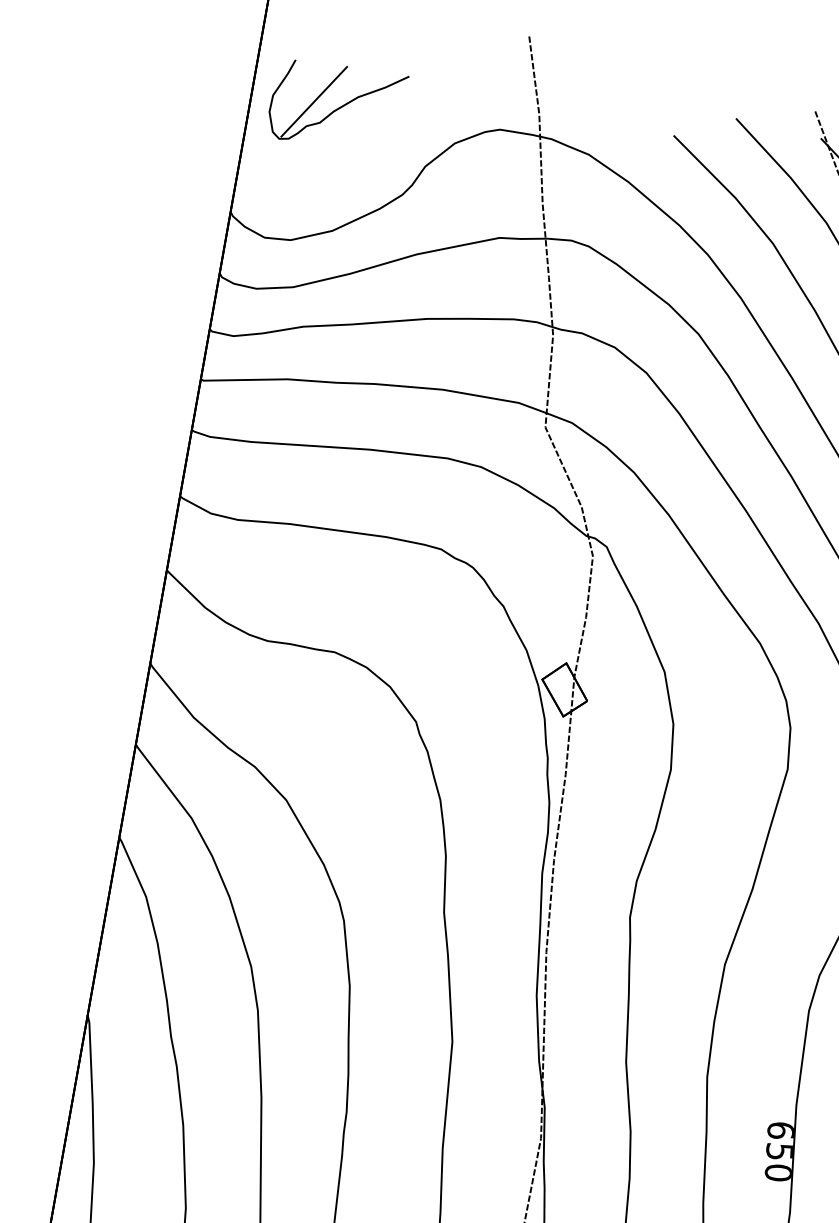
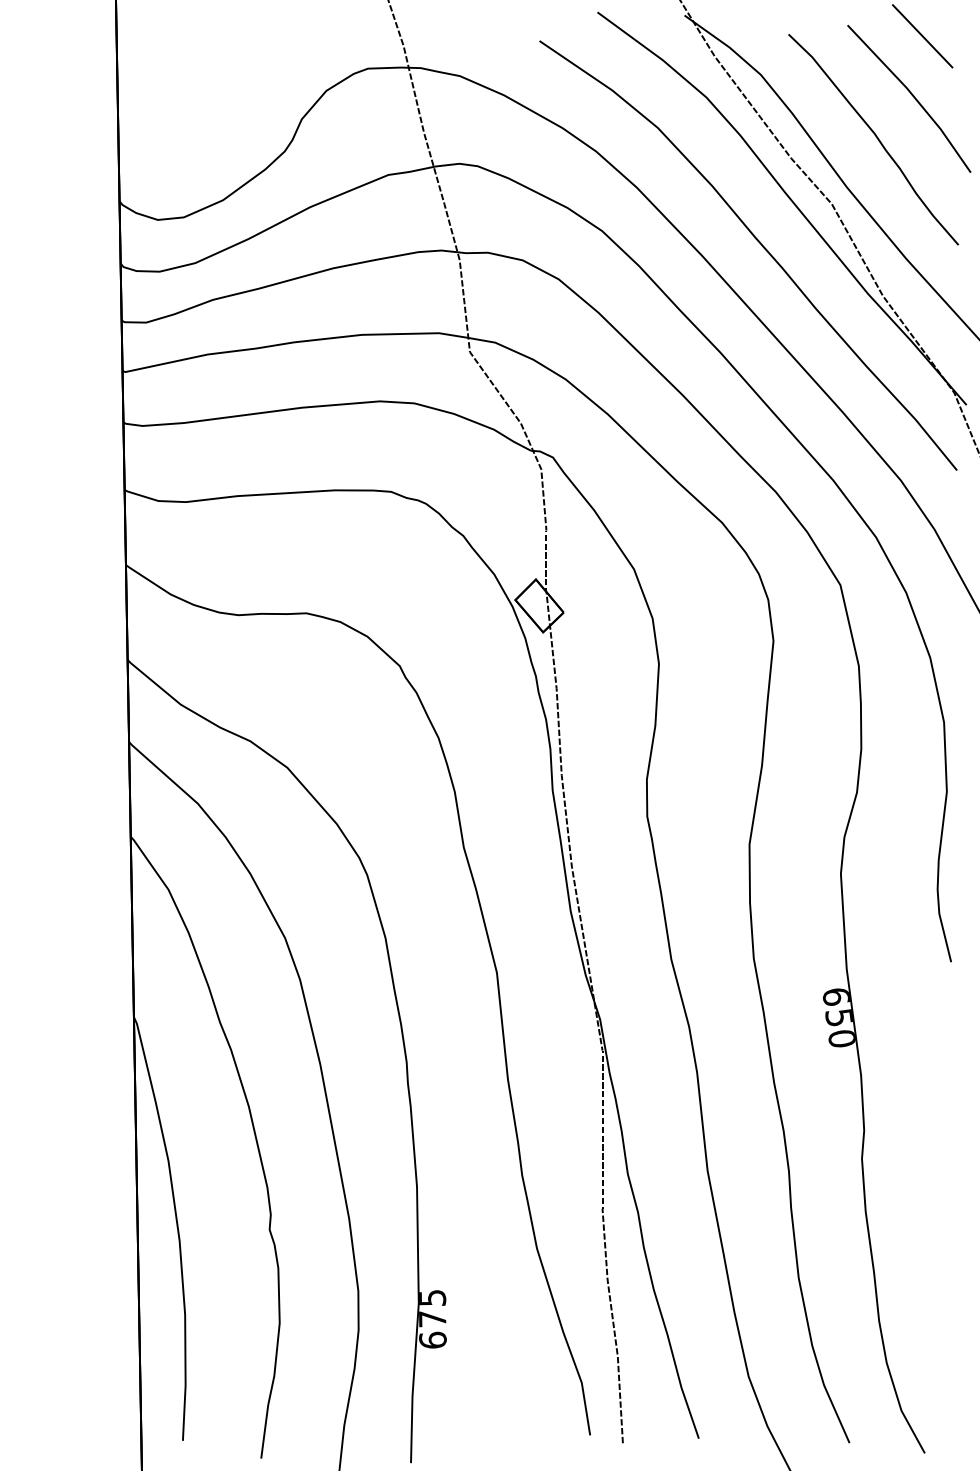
part: (337, 105) -> (203, 76), removed

